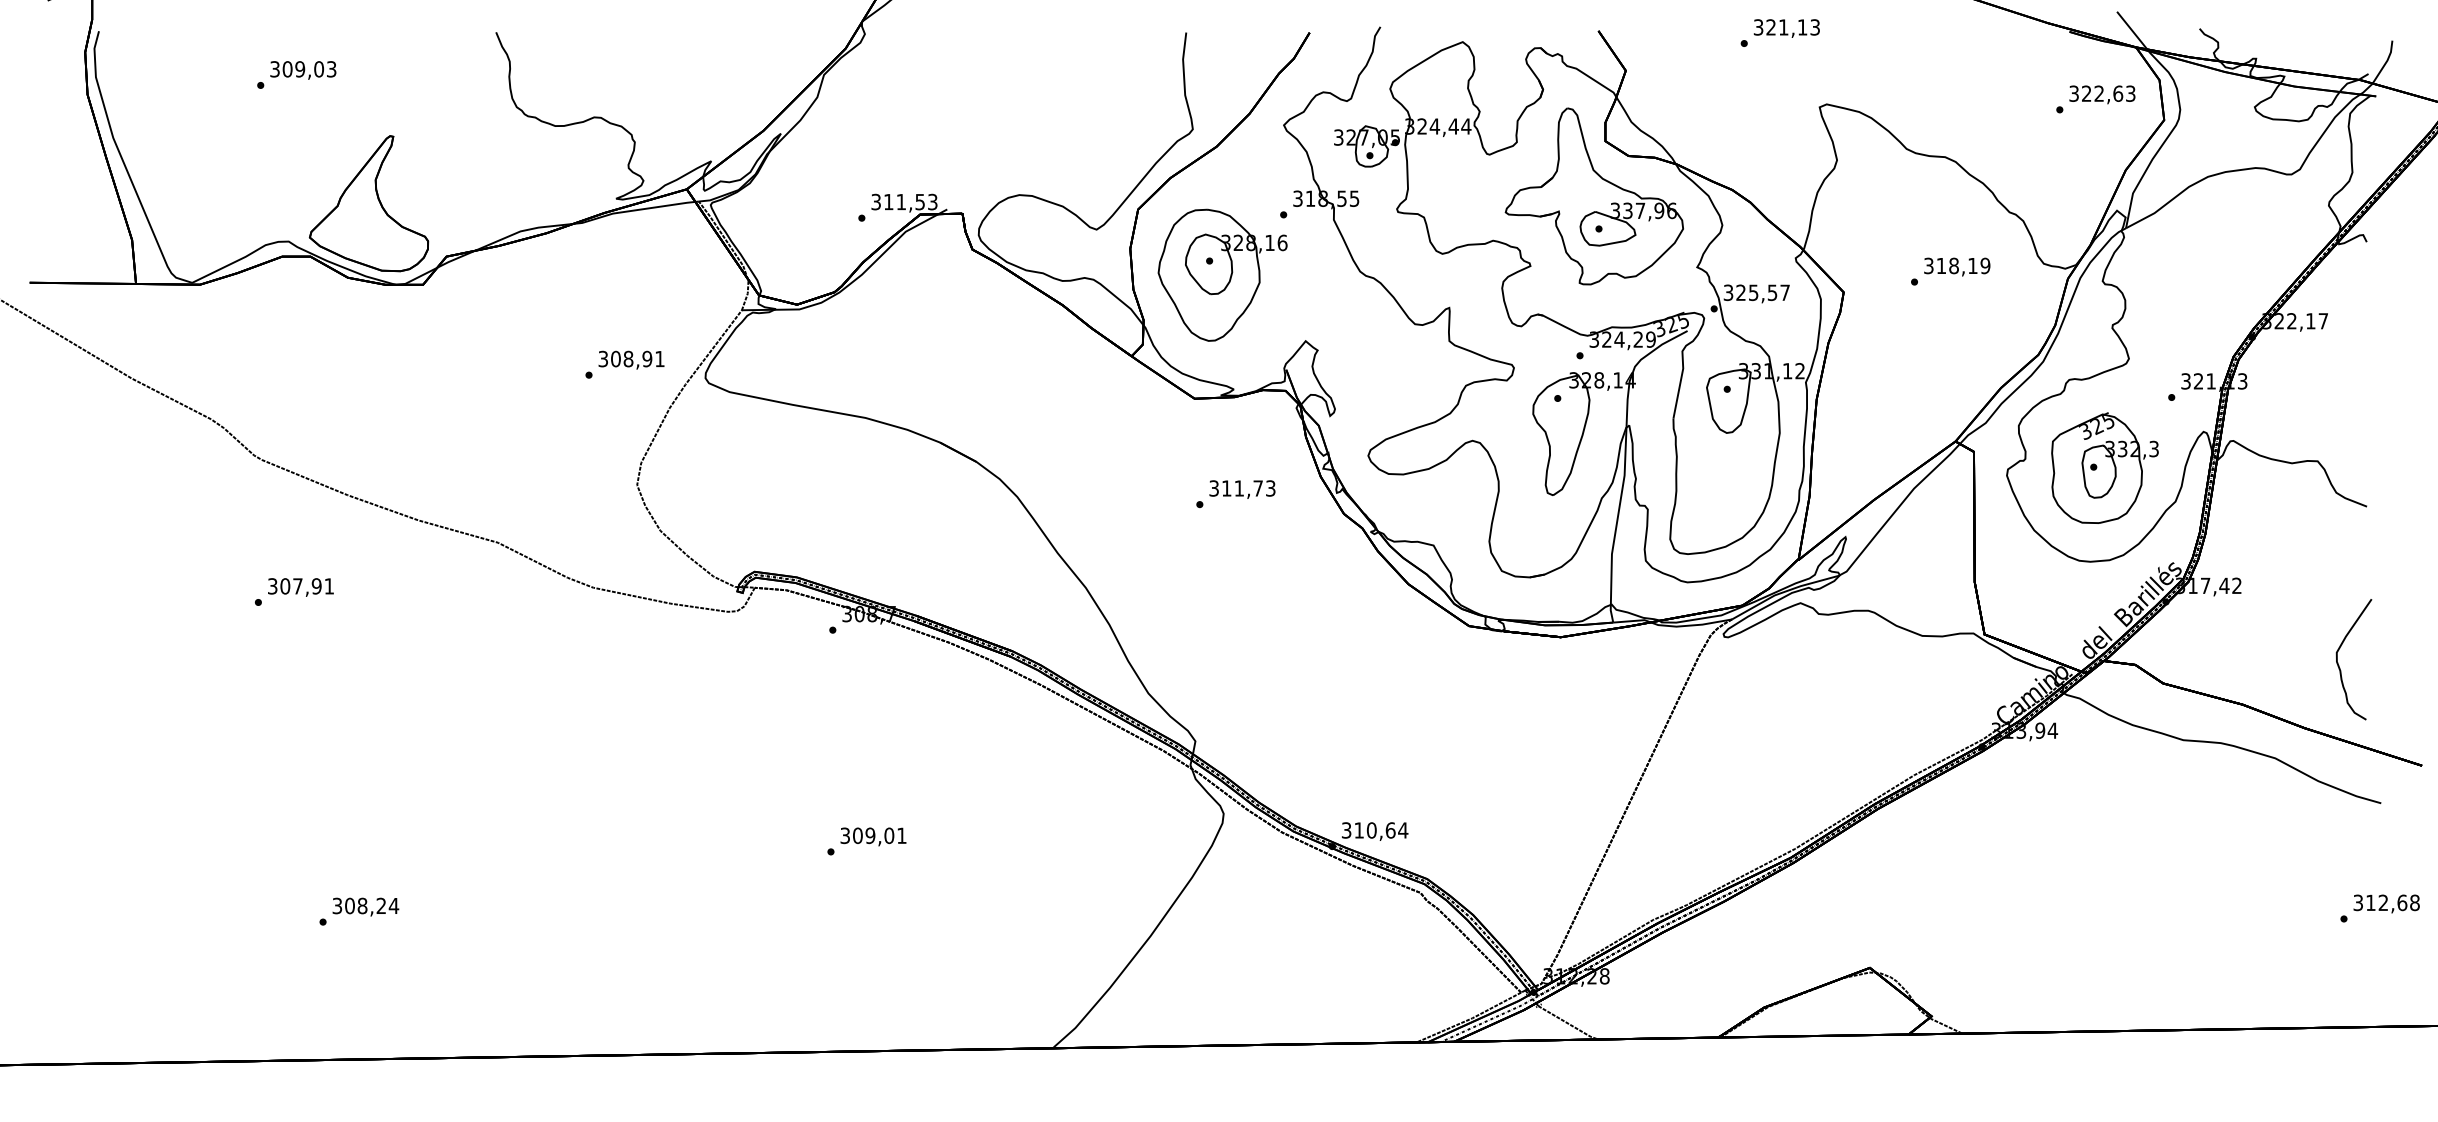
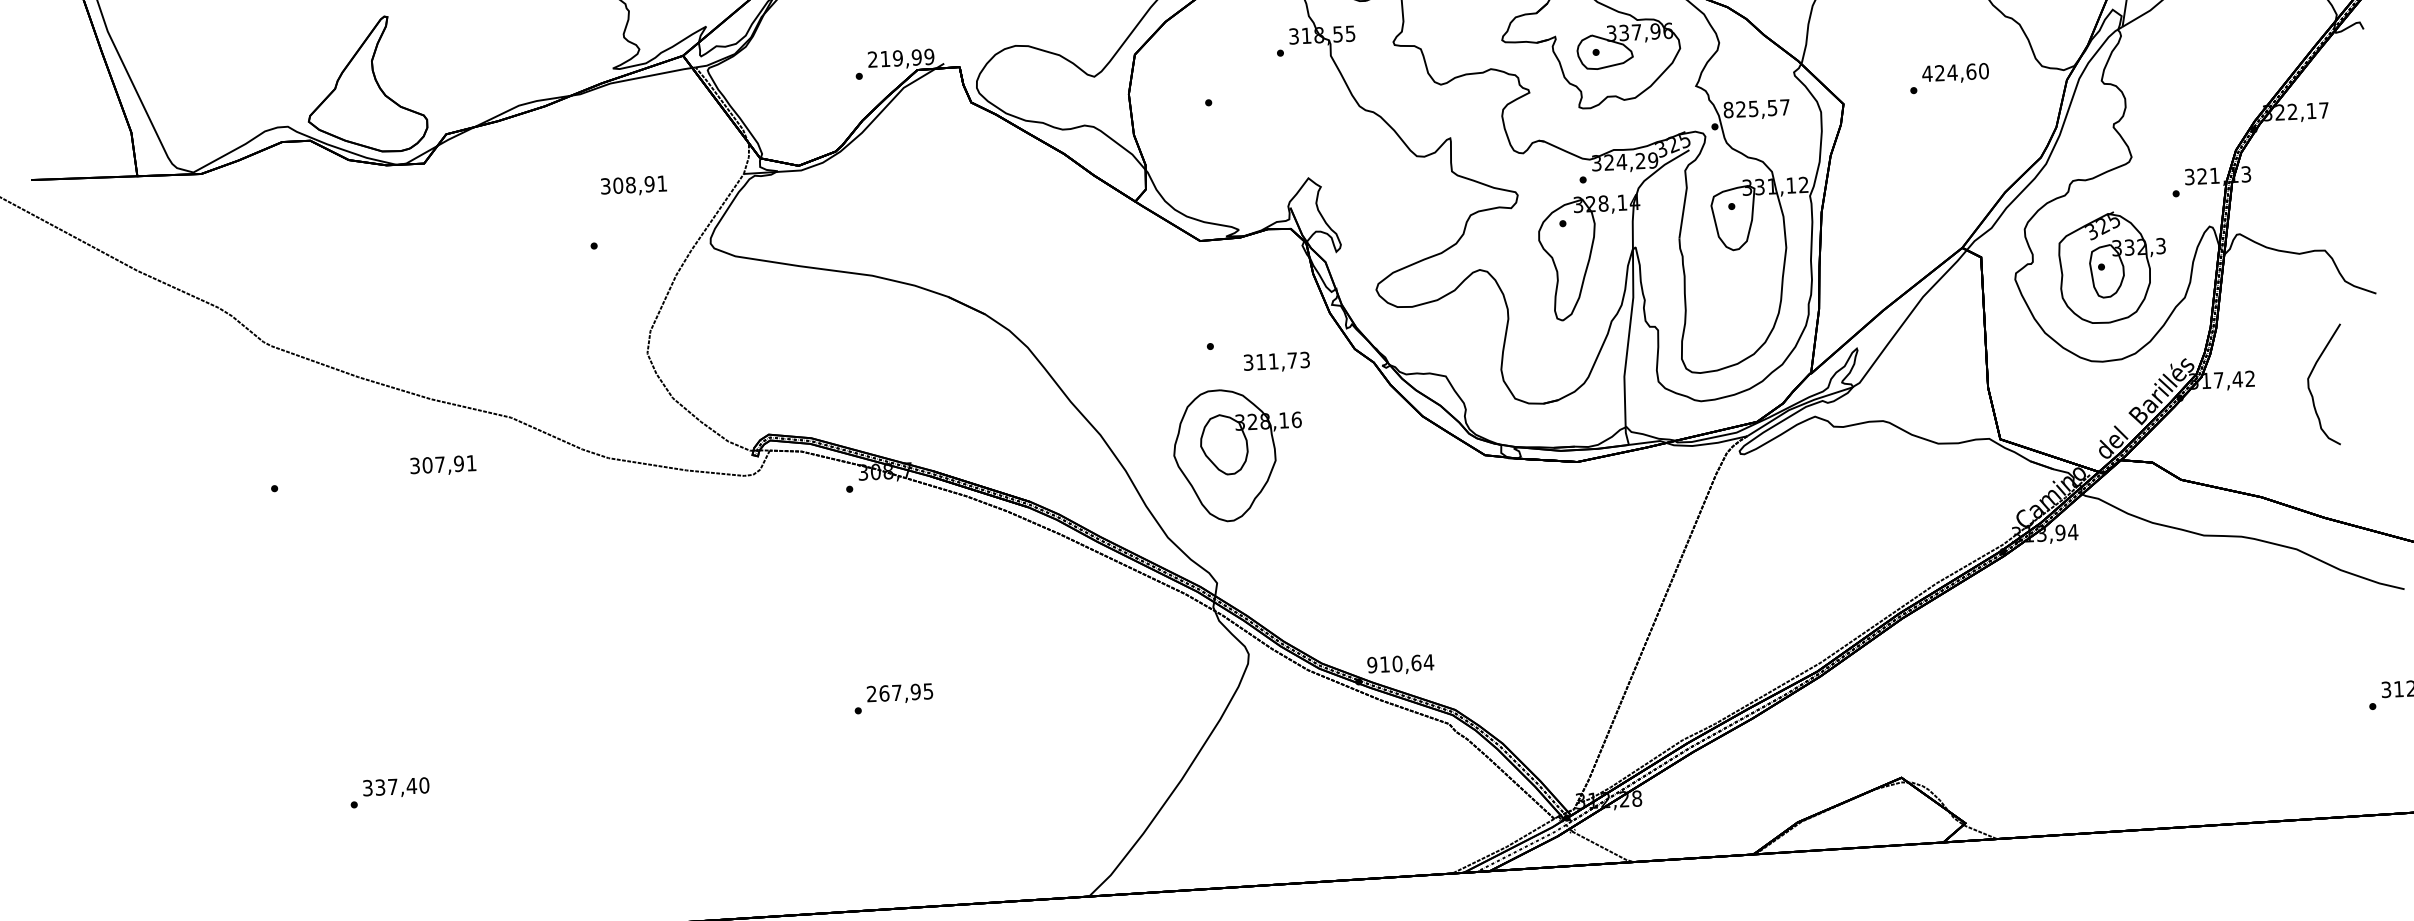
text: (904, 201) -> (901, 57), 311,53 -> 219,99
text: (1956, 265) -> (1954, 72), 318,19 -> 424,60
part: (1222, 274) -> (1238, 454), moved
text: (1728, 292) -> (1728, 109), 325,57 -> 825,57
text: (631, 359) -> (633, 185), moved
text: (1242, 489) -> (1276, 362), moved
text: (300, 587) -> (442, 465), moved
curve: (2339, 665) -> (2311, 391), moved
text: (1346, 830) -> (1372, 665), 310,64 -> 910,64
text: (873, 835) -> (900, 692), 309,01 -> 267,95
text: (372, 905) -> (402, 785), 308,24 -> 337,40

